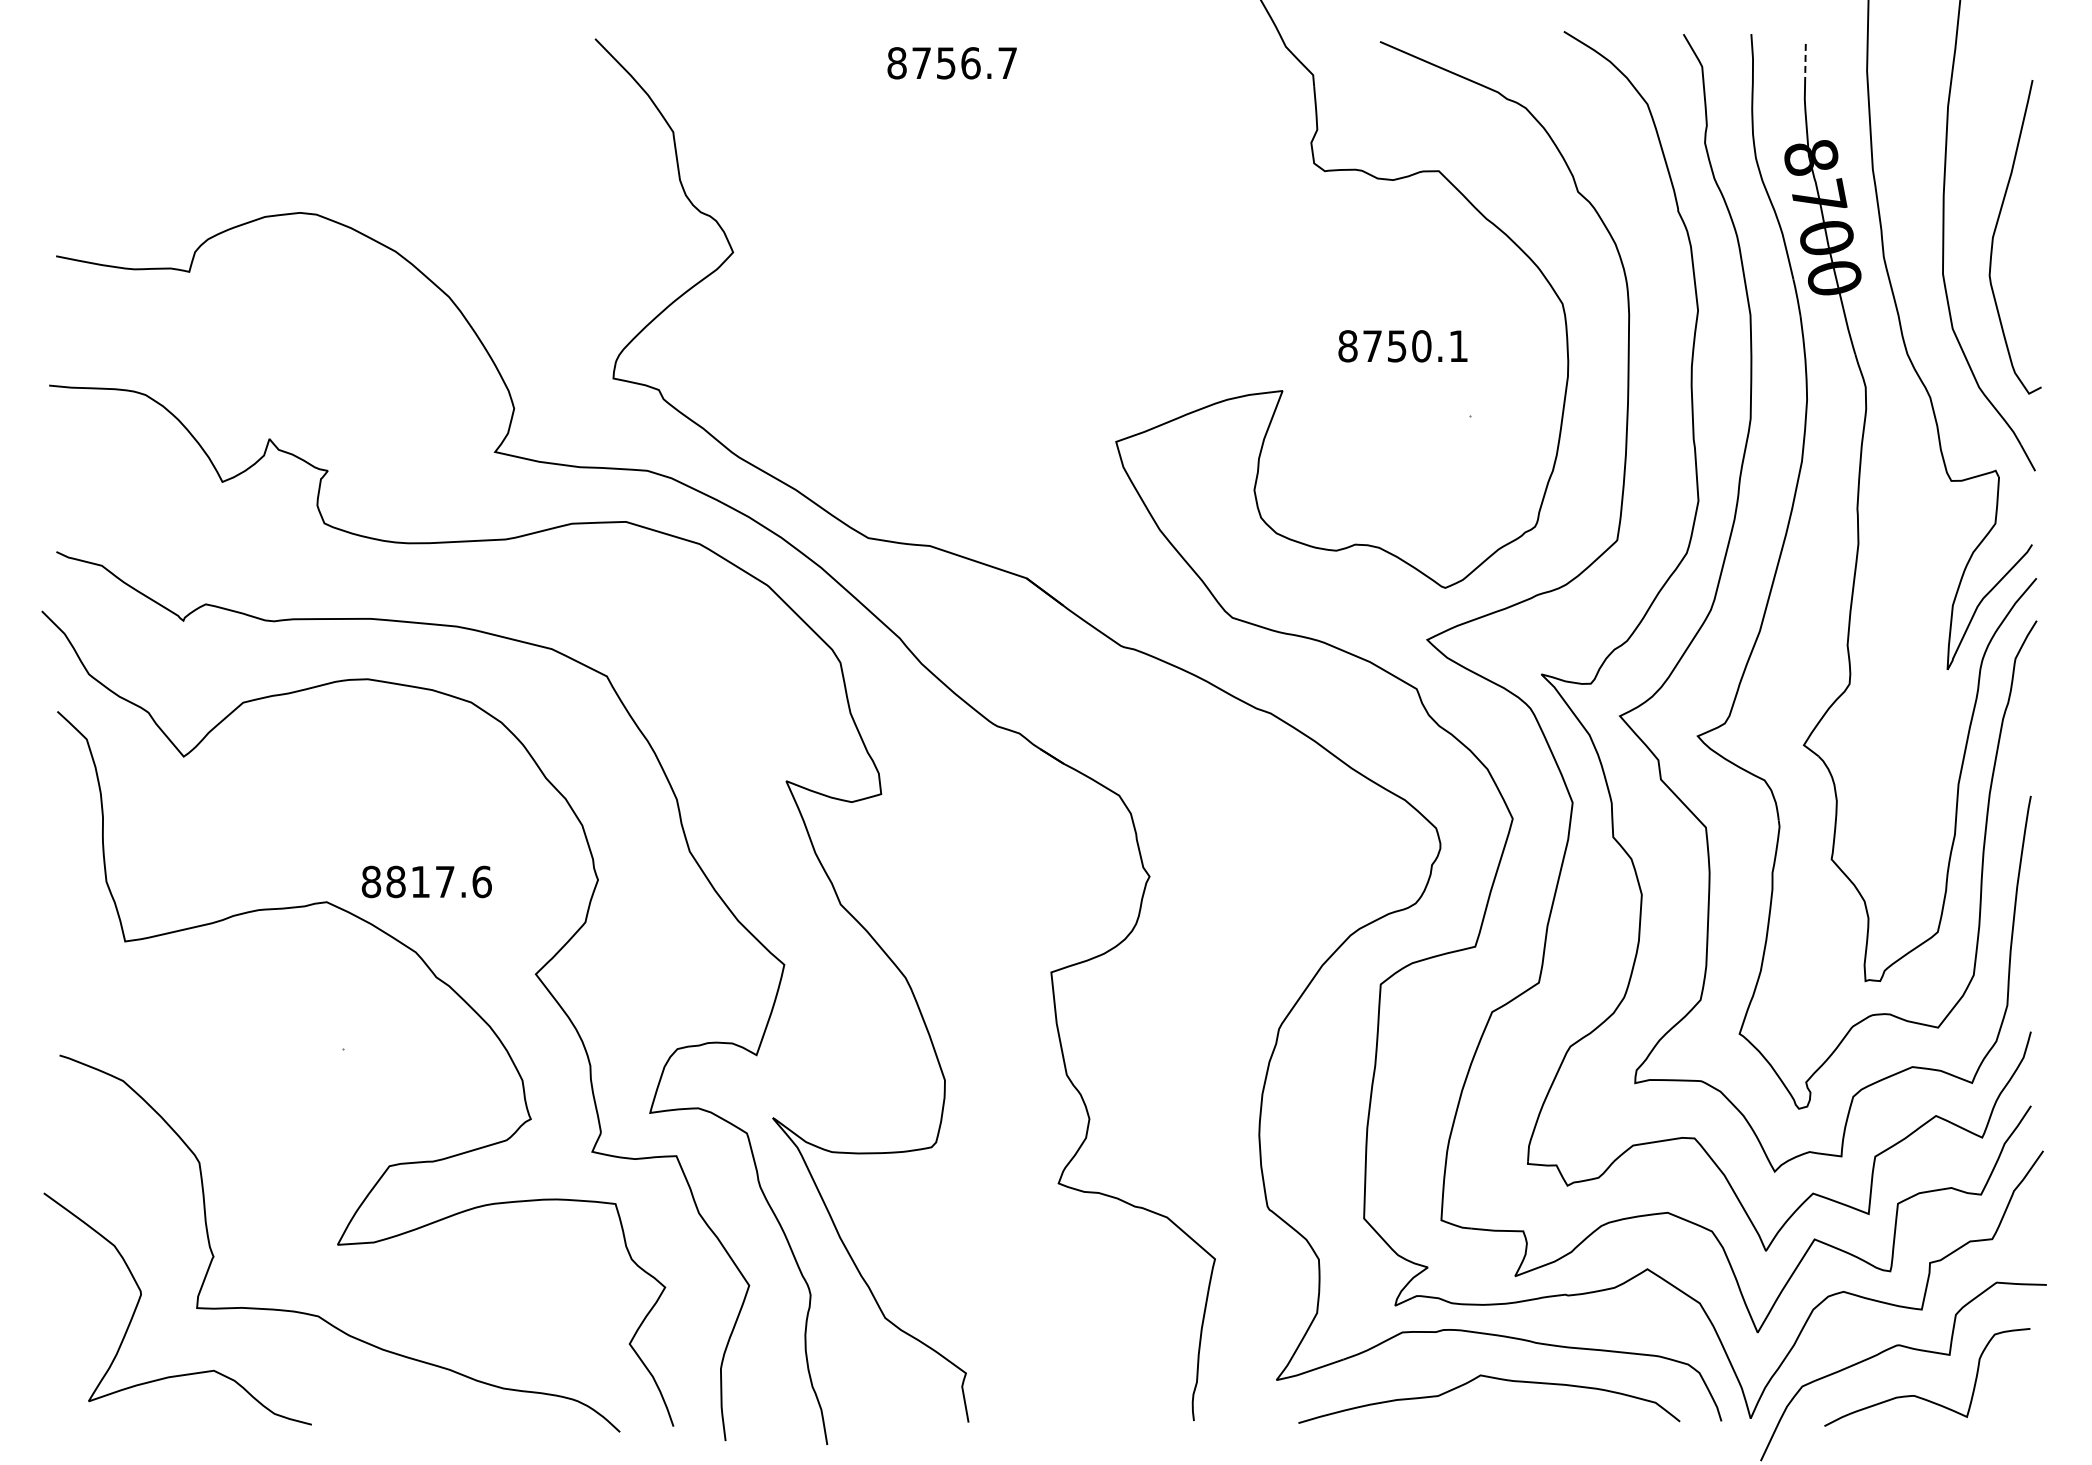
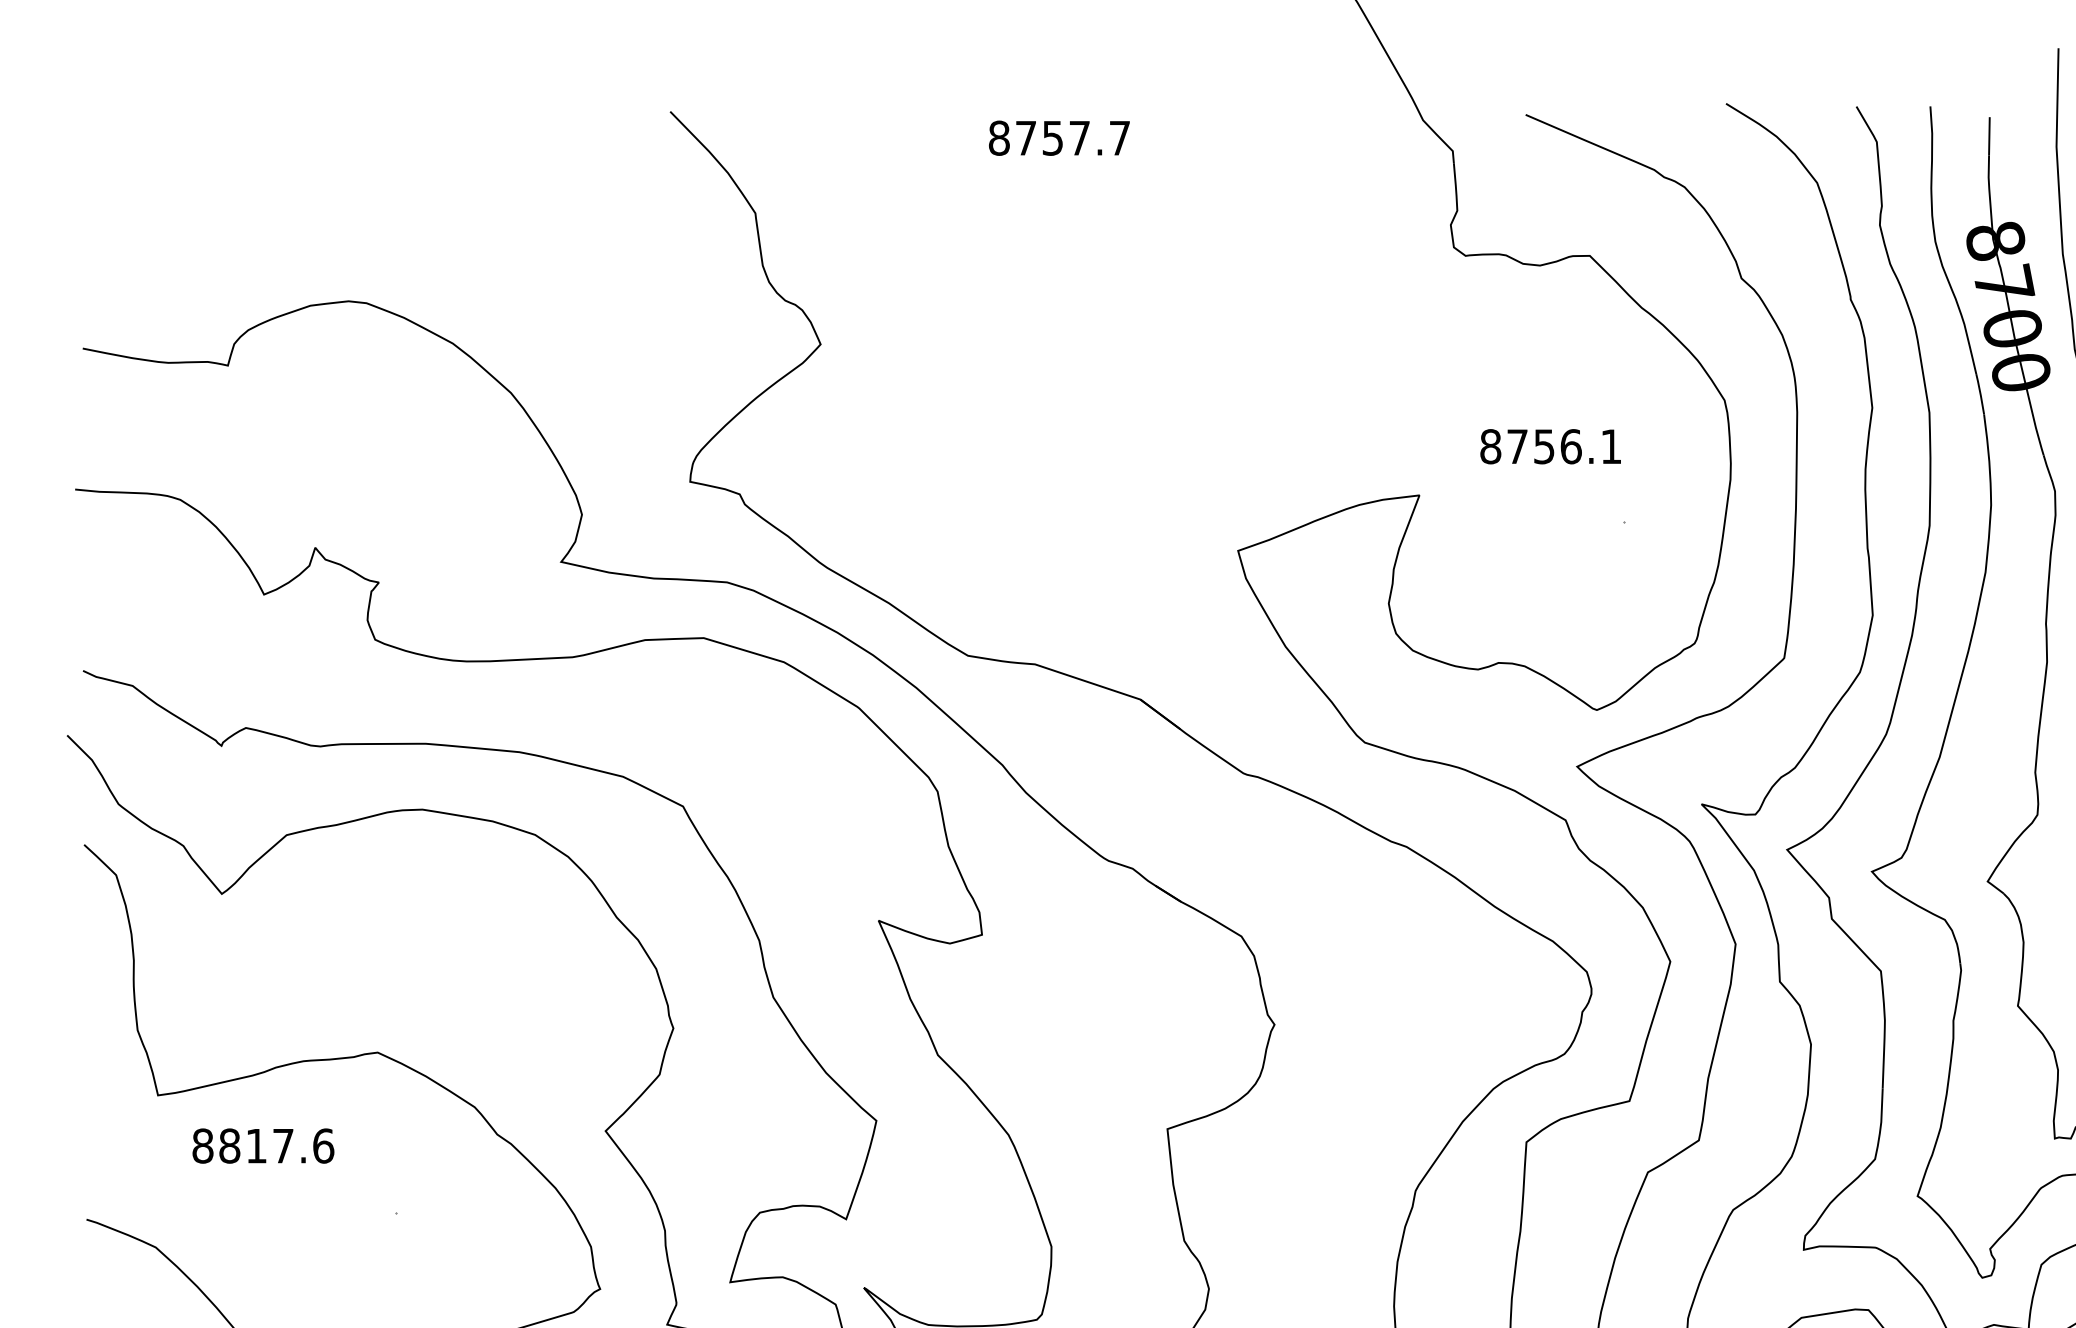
line: (1805, 61) -> (1989, 136), dashed -> solid
text: (970, 63) -> (1079, 138), 8756.7 -> 8757.7
text: (1421, 346) -> (1570, 446), 8750.1 -> 8756.1
text: (426, 881) -> (263, 1145), moved

